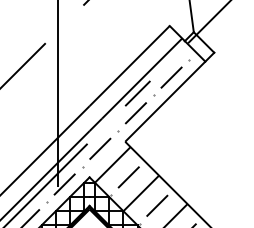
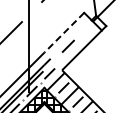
line: (128, 67) -> (63, 33), solid -> dashed
hatch: (144, 83) -> (71, 41), removed

